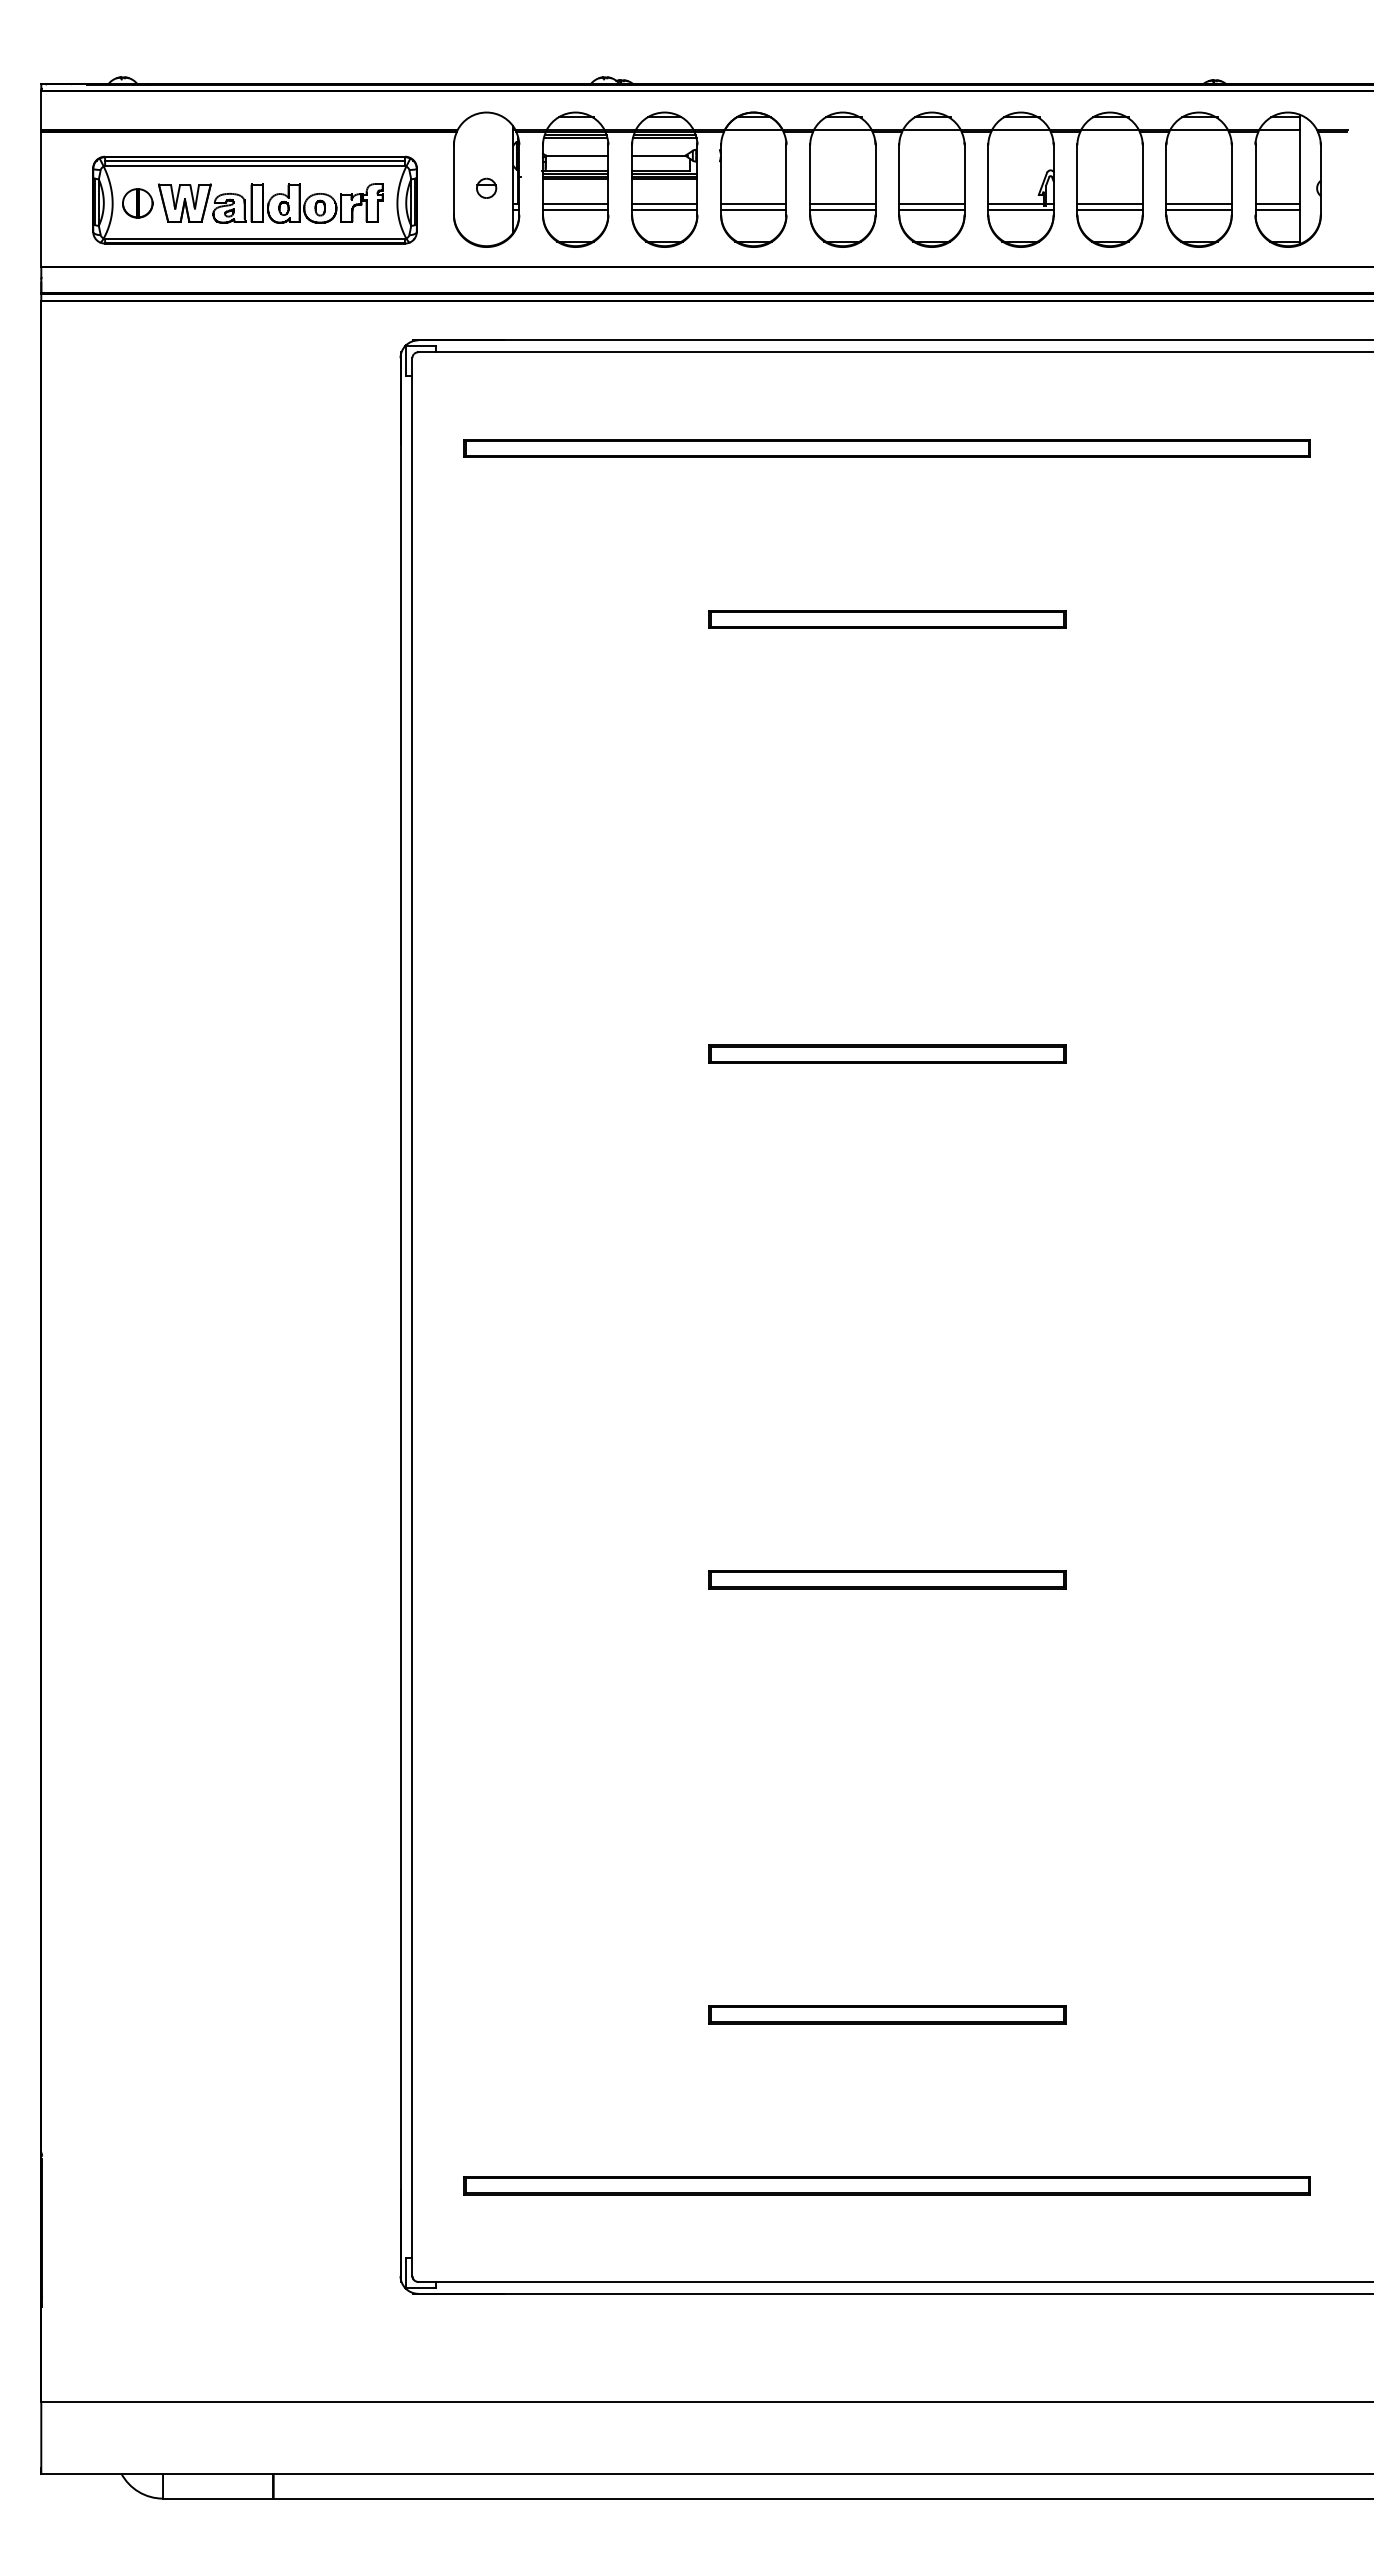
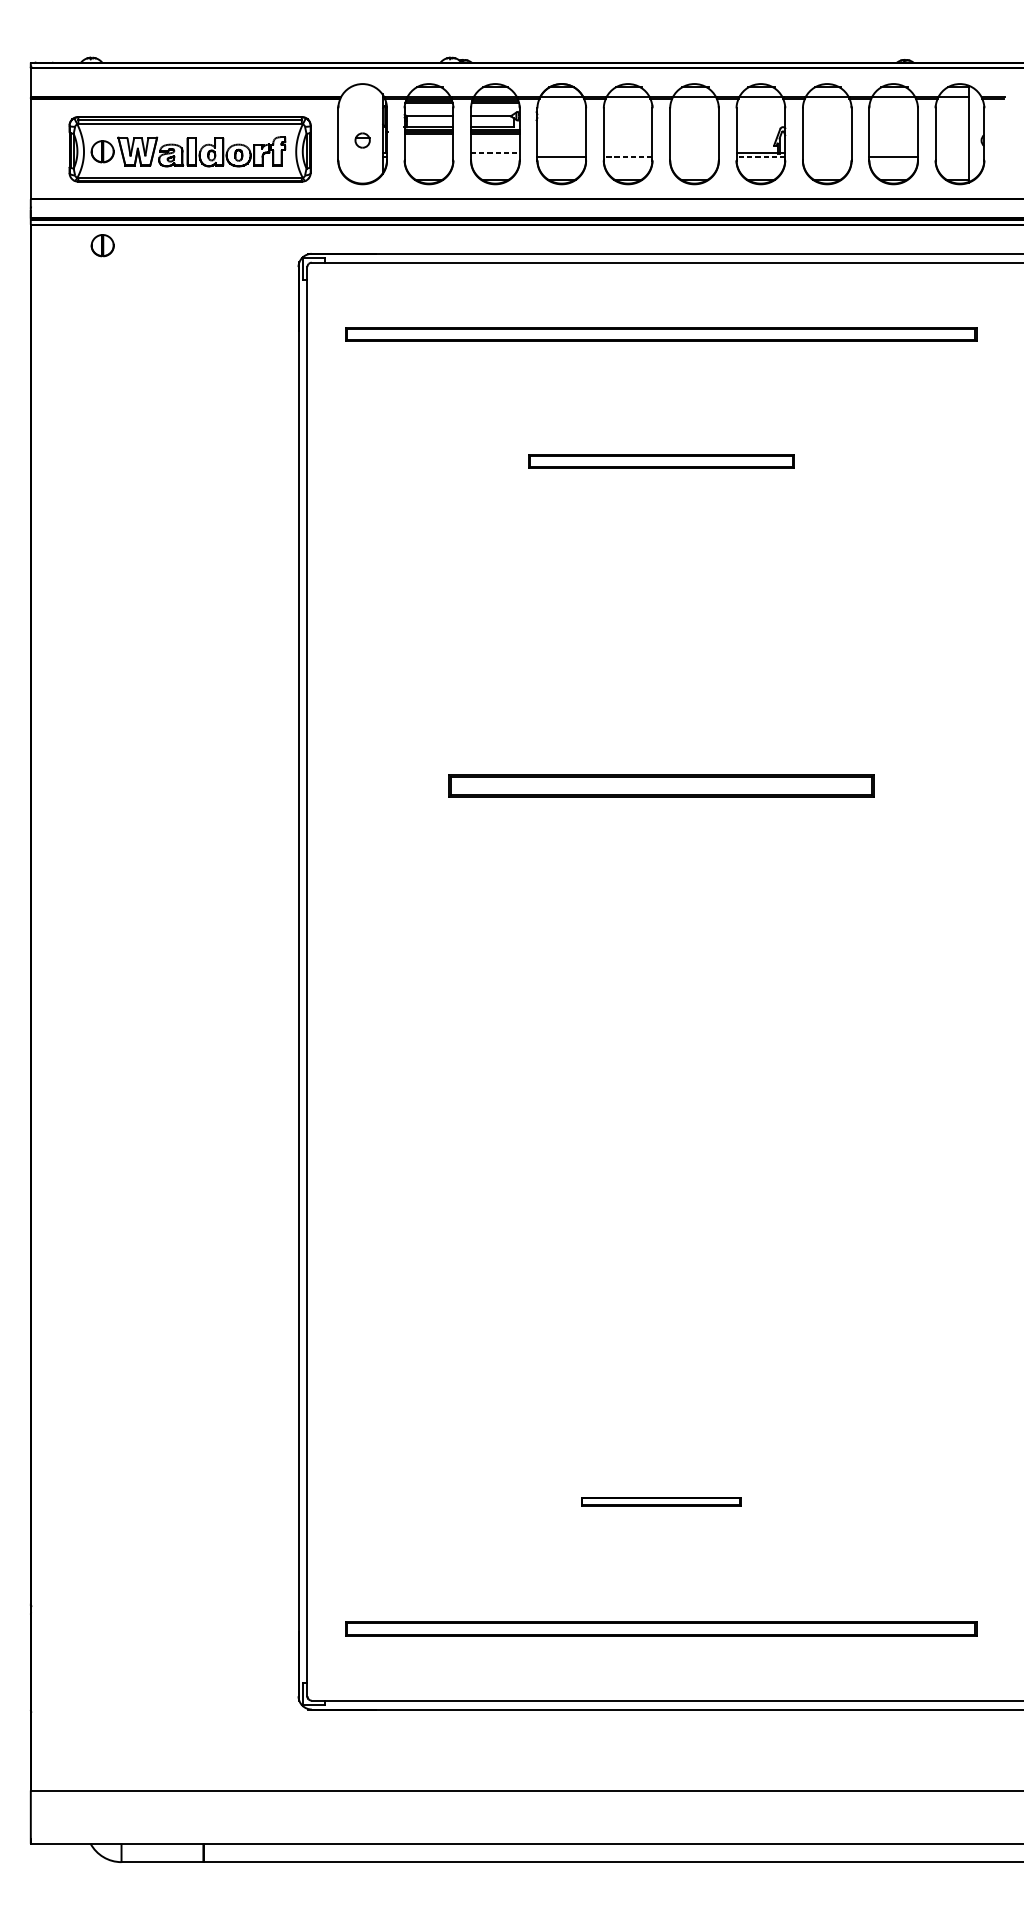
line: (575, 204) -> (428, 152), removed
line: (664, 204) -> (495, 152), solid -> dashed
line: (753, 204) -> (561, 152), removed
line: (842, 204) -> (627, 152), removed
line: (931, 204) -> (694, 152), removed
line: (1109, 204) -> (826, 152), removed
line: (1198, 204) -> (893, 152), removed
line: (1277, 204) -> (952, 152), removed
line: (575, 210) -> (428, 157), removed
line: (664, 210) -> (495, 157), removed
line: (842, 210) -> (627, 157), solid -> dashed
line: (931, 210) -> (694, 157), removed
line: (1020, 210) -> (760, 157), solid -> dashed
line: (1109, 210) -> (826, 157), removed
line: (1277, 210) -> (952, 157), removed
part: (137, 329) -> (102, 245), added
part: (887, 1053) -> (661, 785), size x1.6
part: (887, 1579) -> (661, 1177), removed
part: (887, 2014) -> (661, 1501), size x0.6

